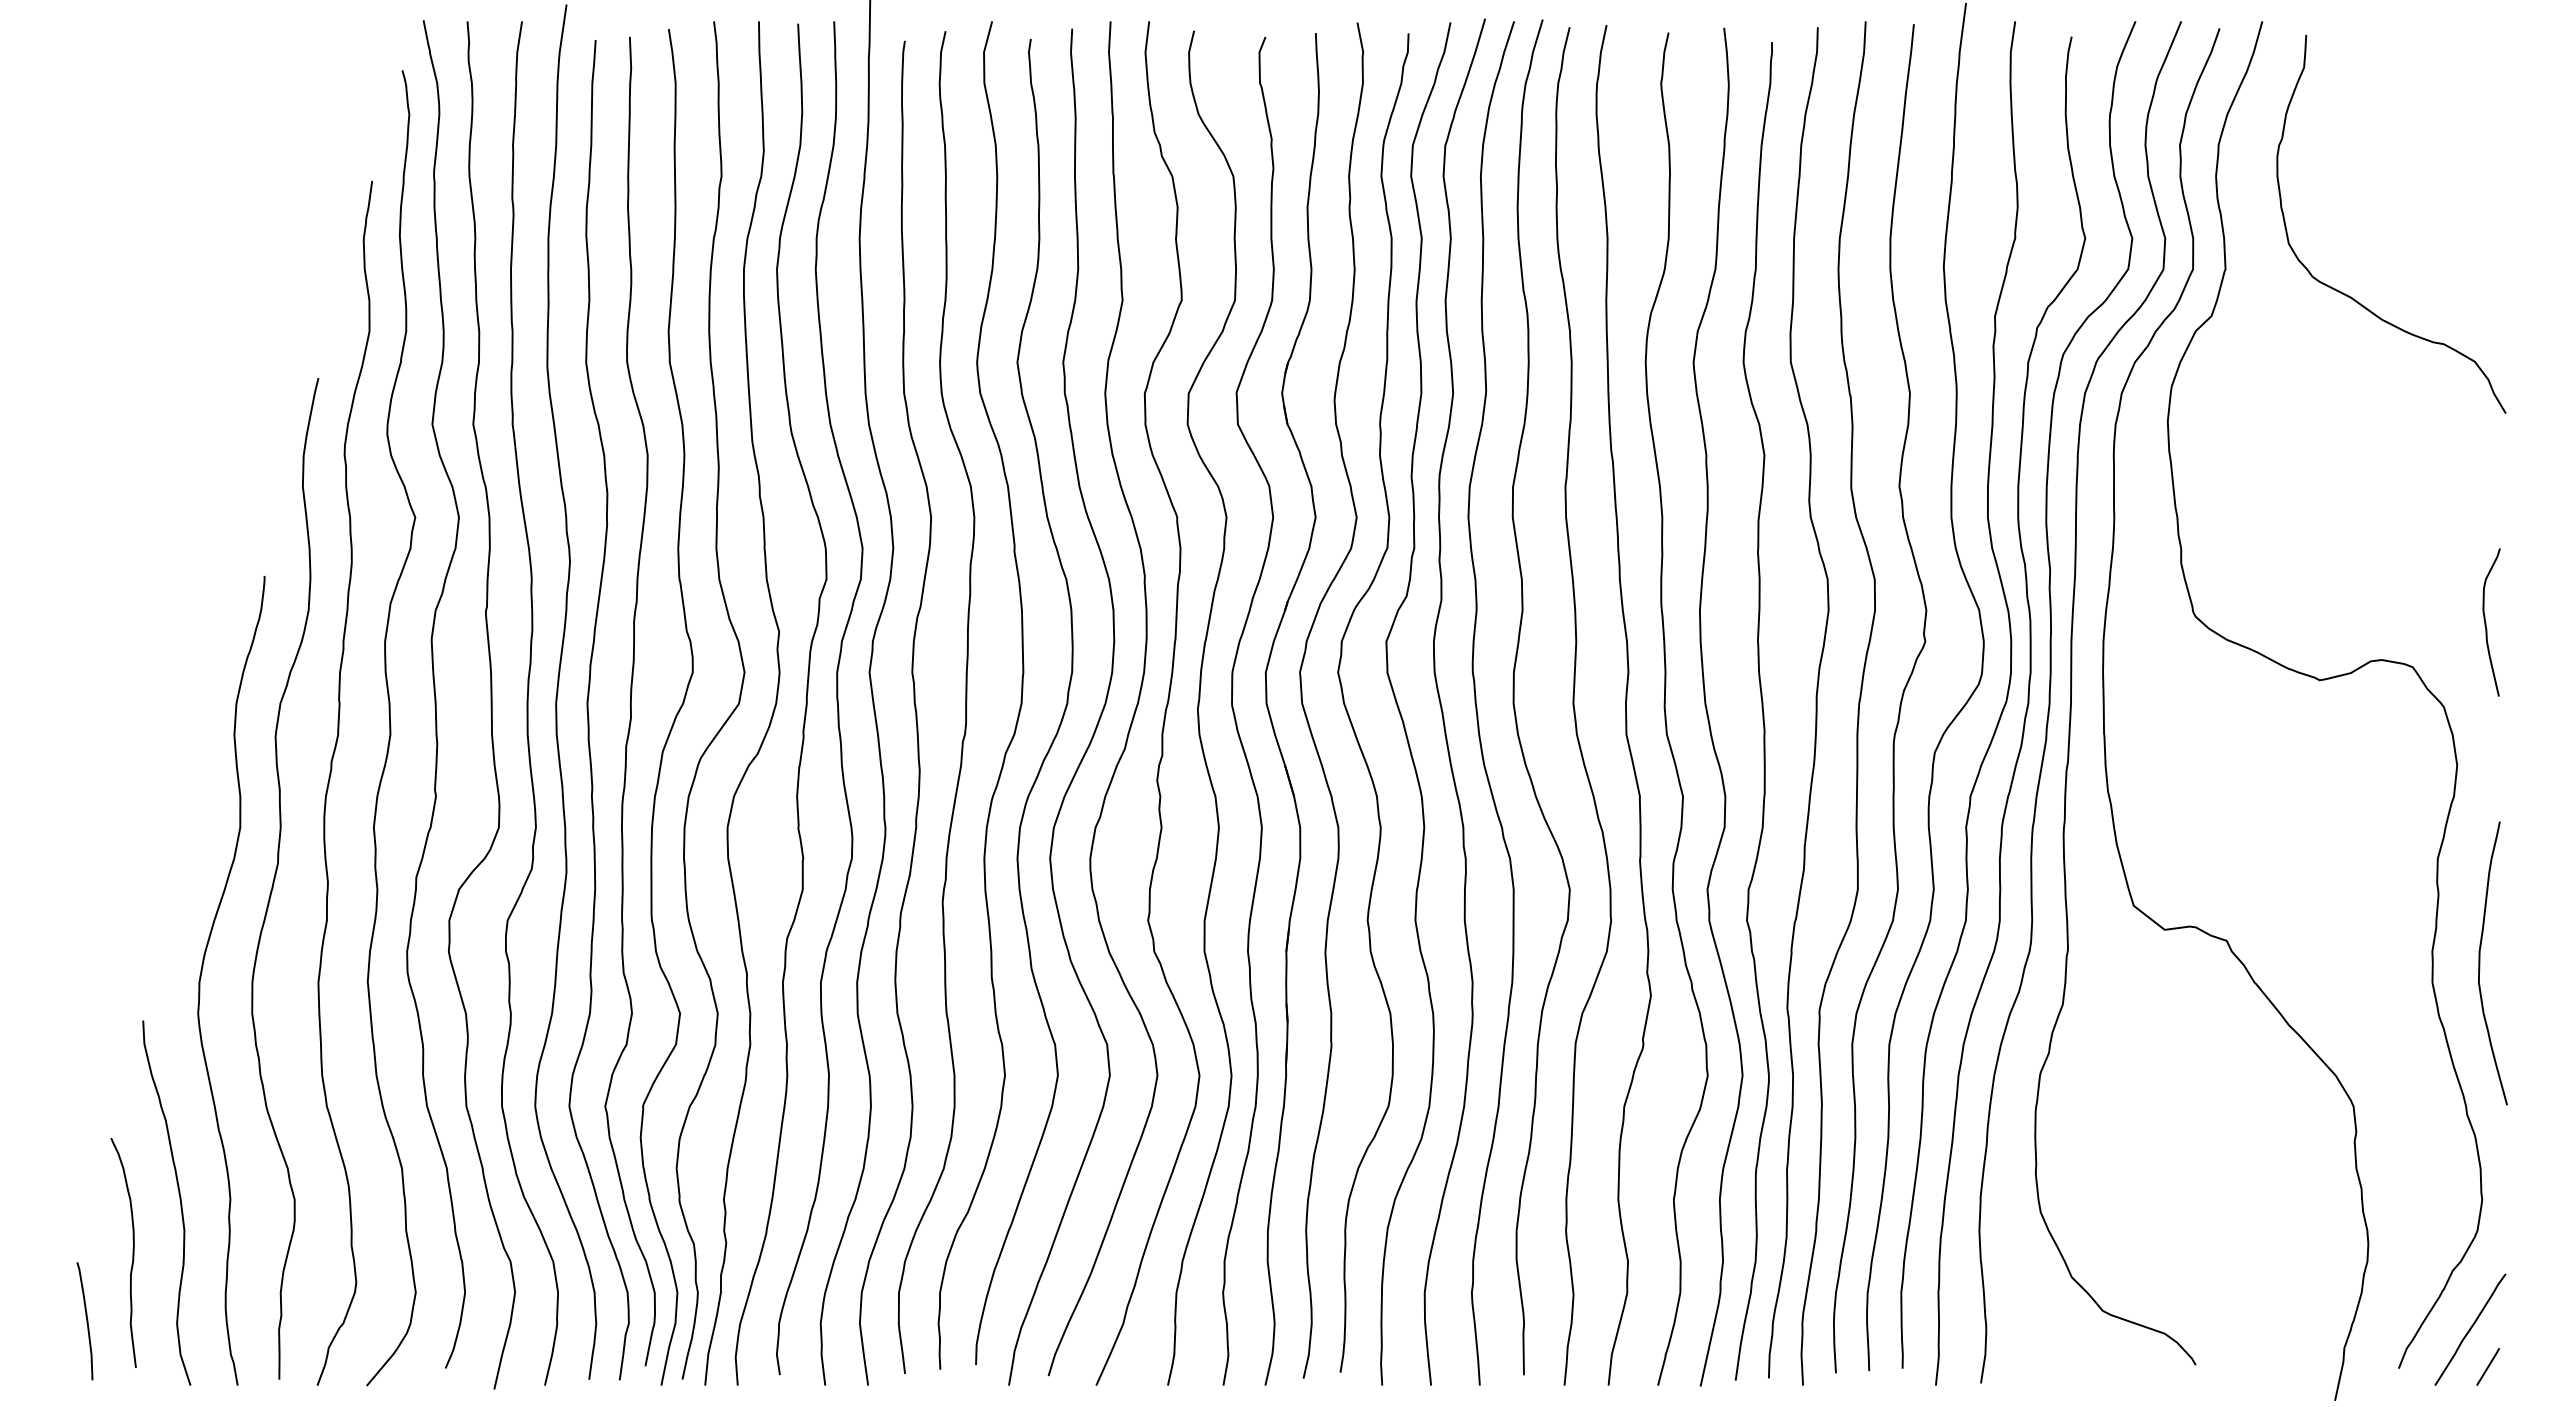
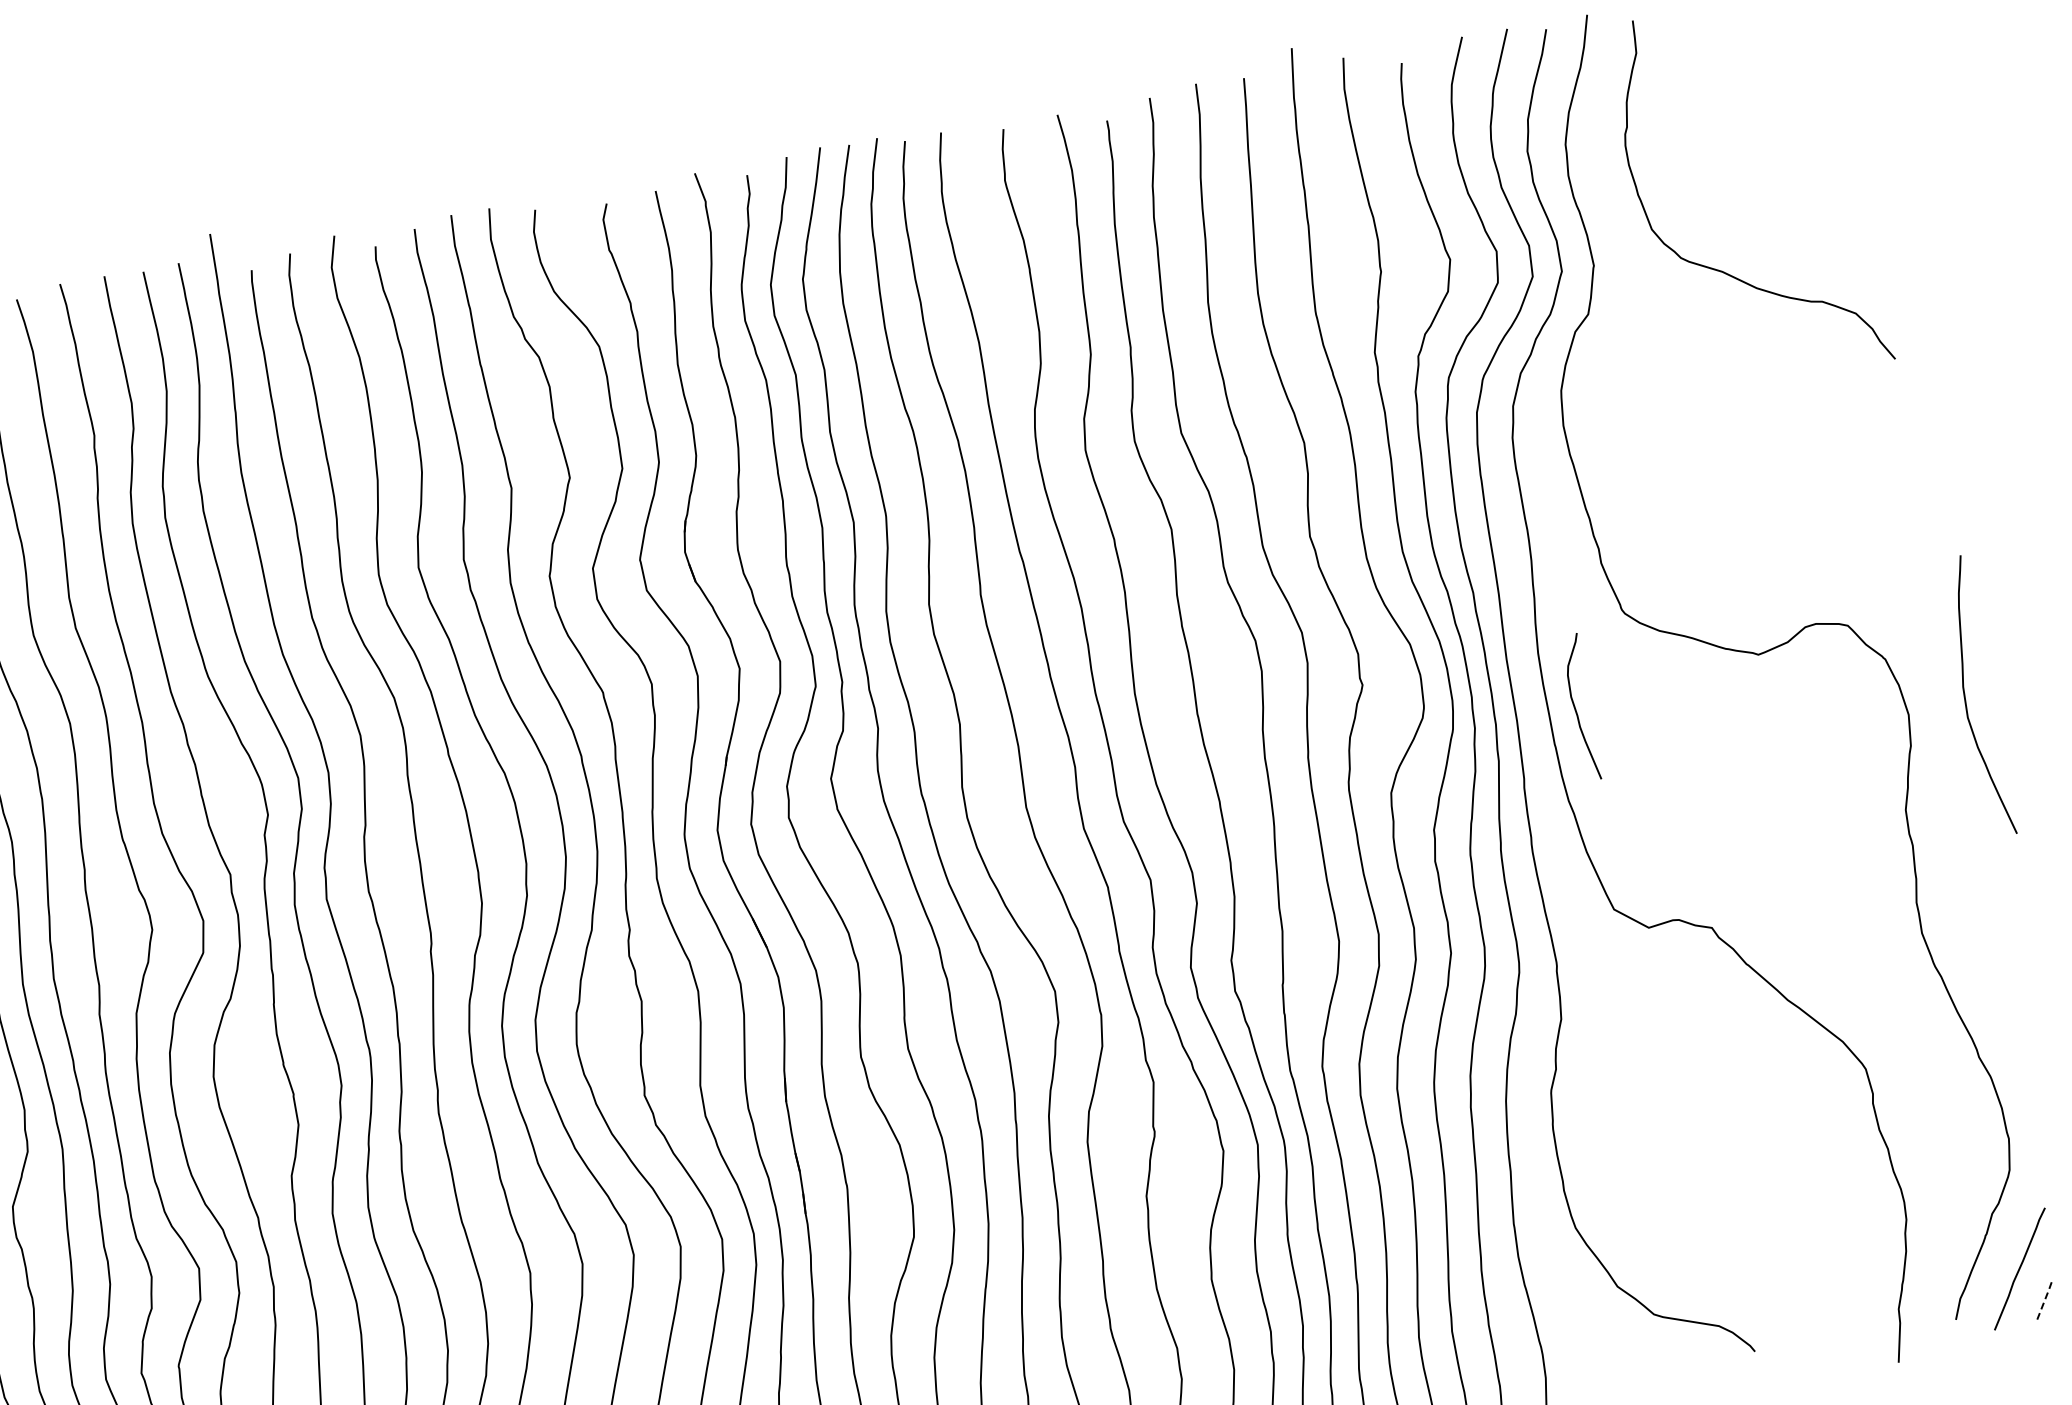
curve: (2486, 622) -> (1576, 708), moved
curve: (2480, 963) -> (1966, 698), moved
line: (2488, 1366) -> (2044, 1302), solid -> dashed

